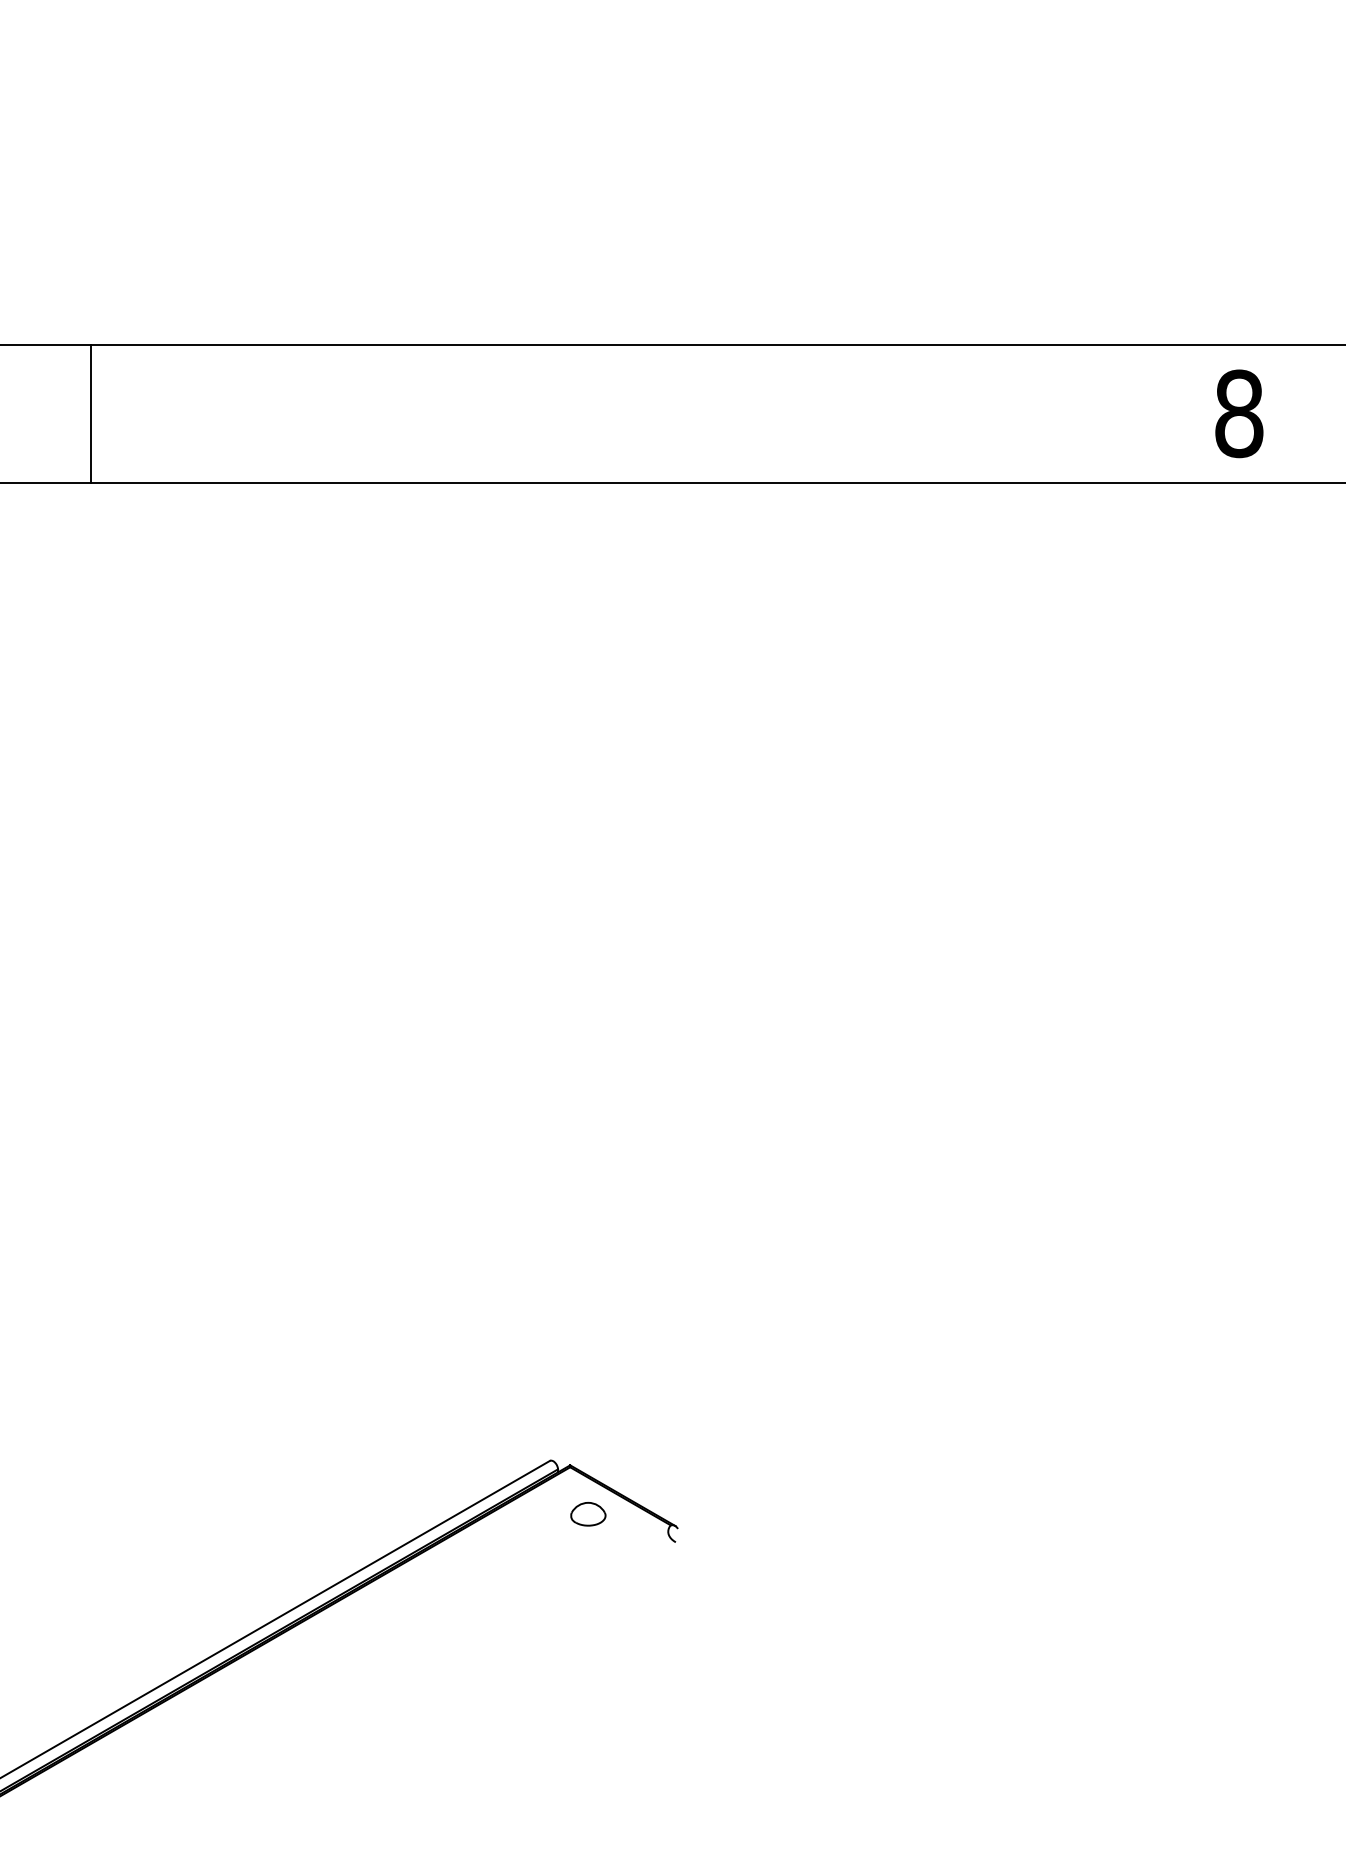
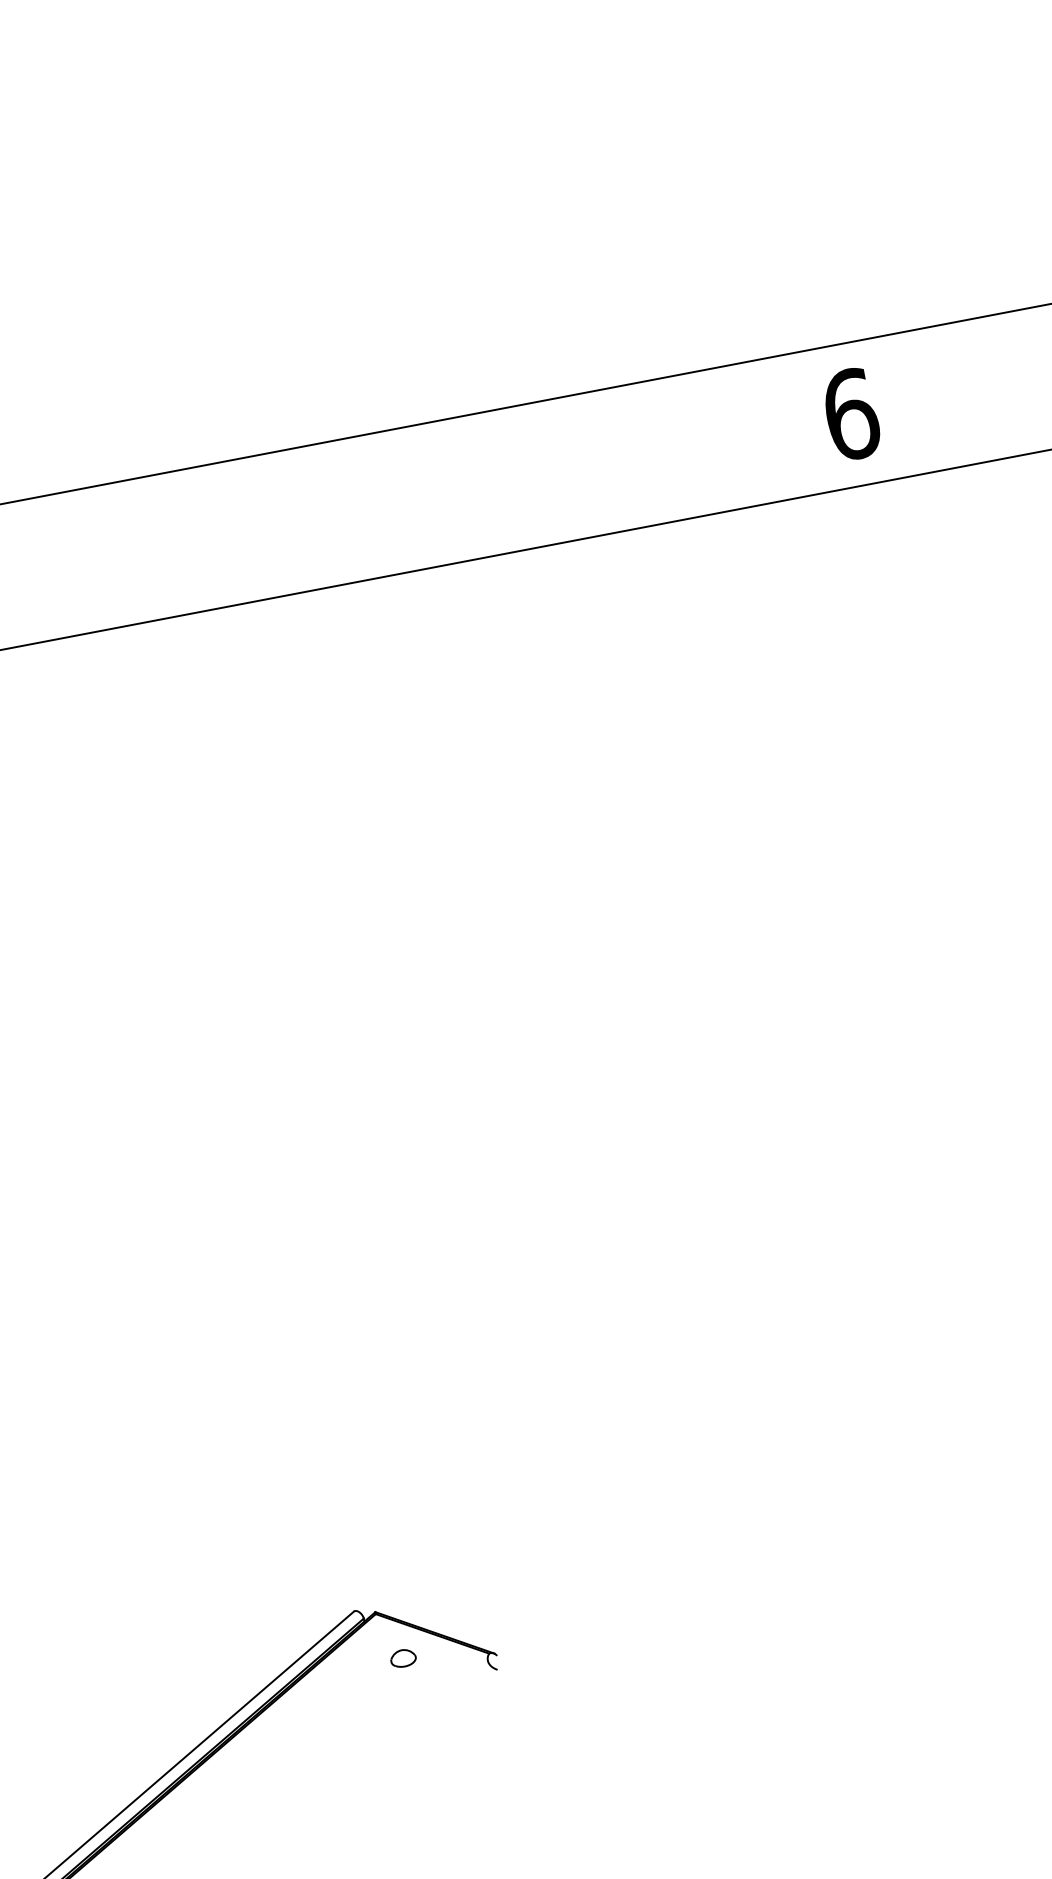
text: (1239, 413) -> (851, 414), 8 -> 6
part: (588, 1514) -> (403, 1658), size x0.7

